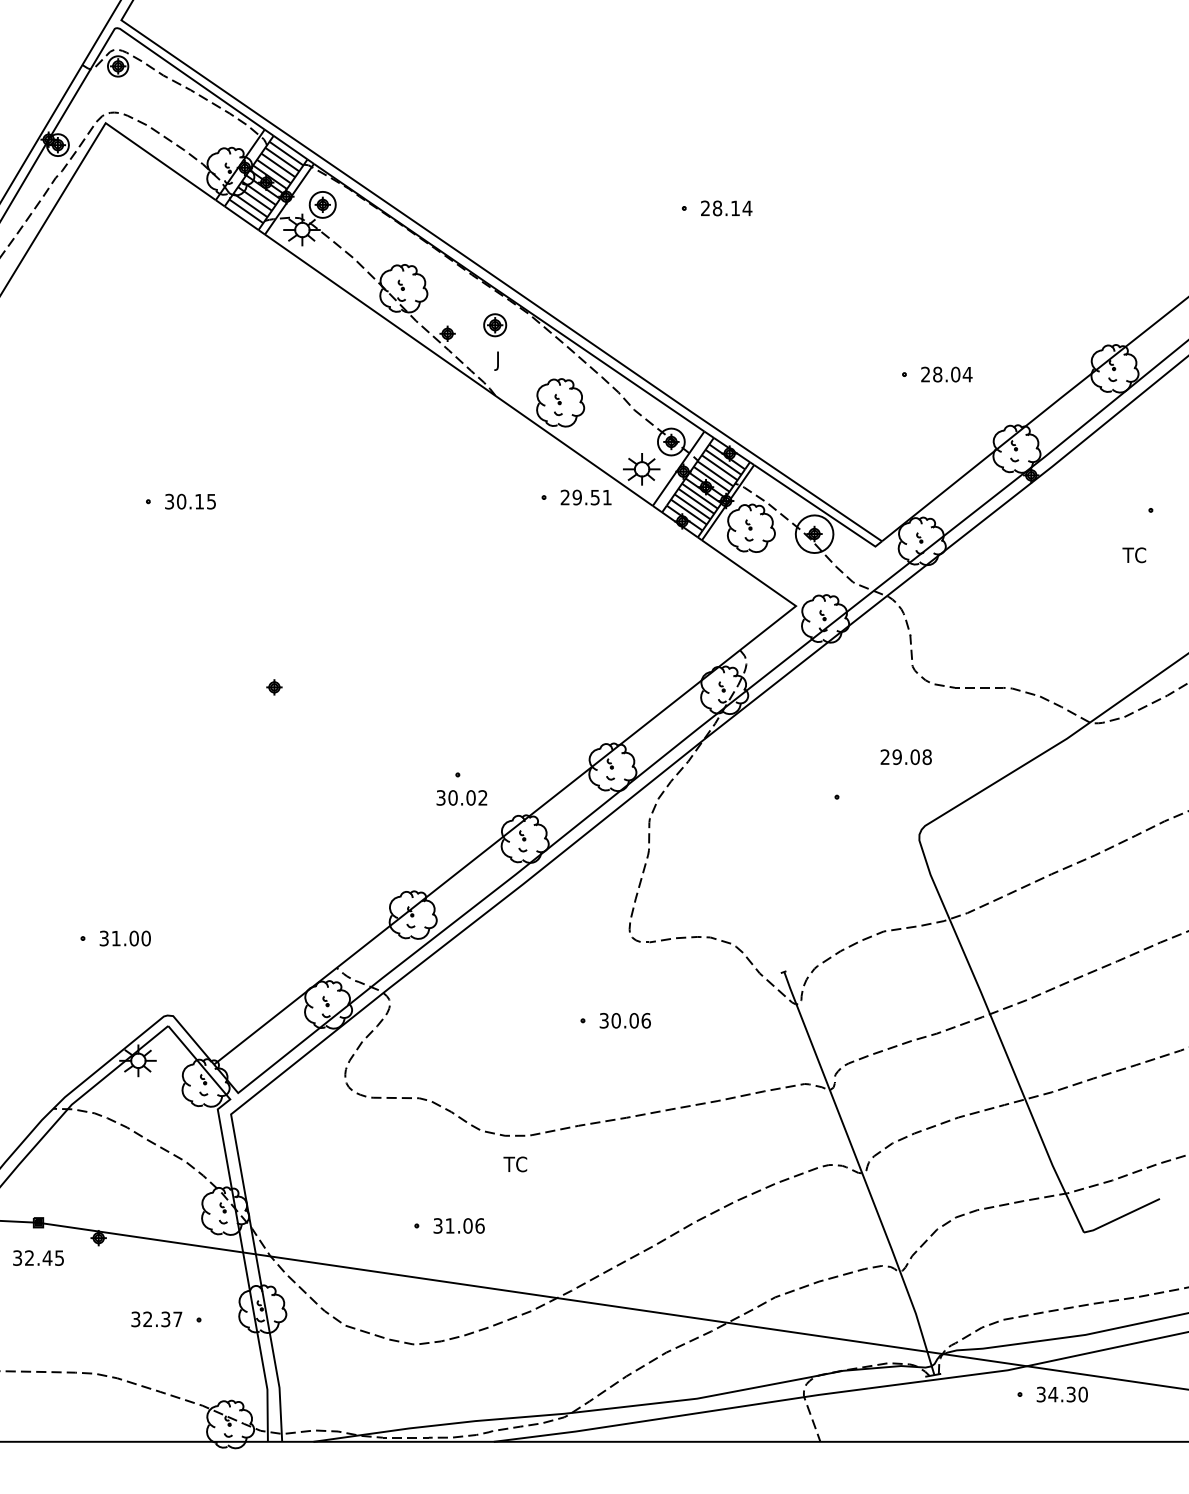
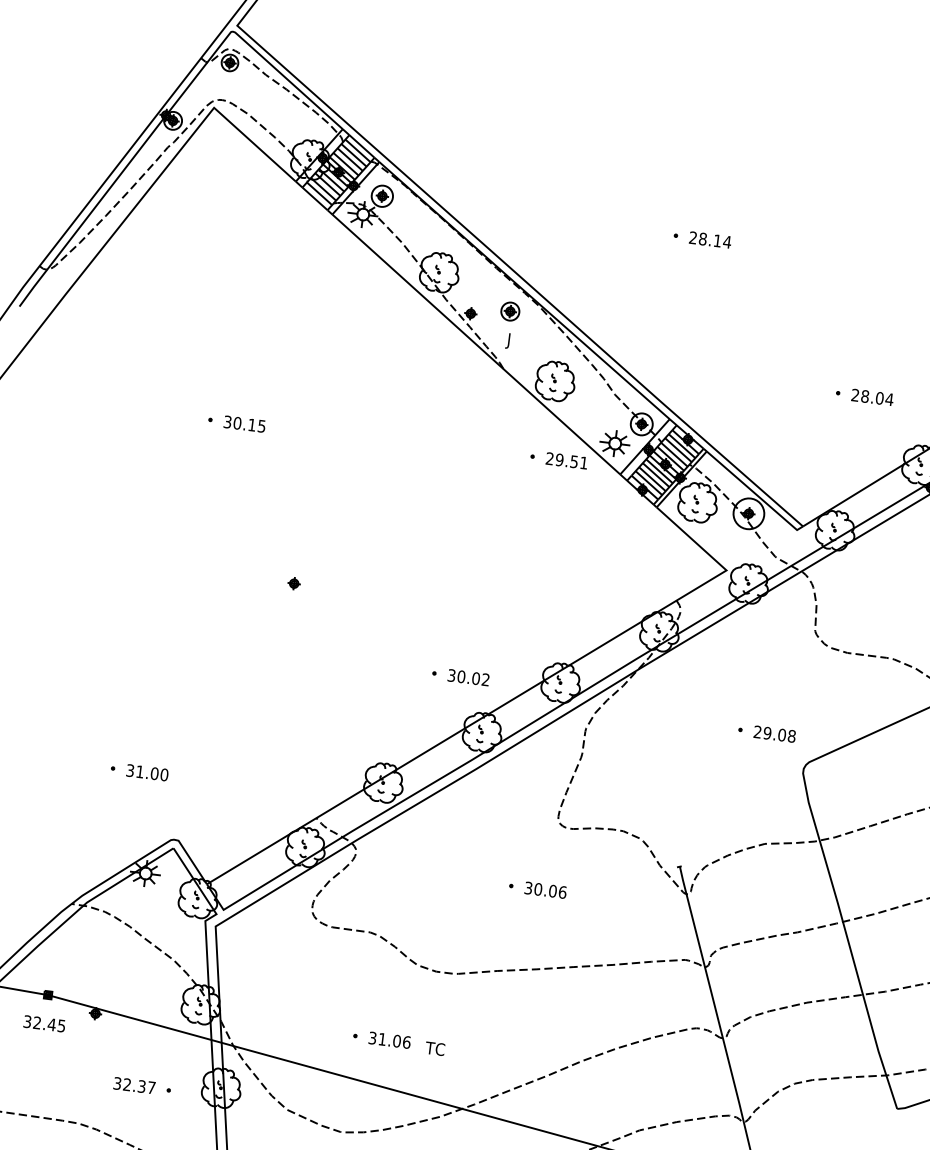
text: (905, 756) -> (774, 733), moved
text: (461, 797) -> (468, 677), moved
text: (515, 1164) -> (435, 1048), moved

